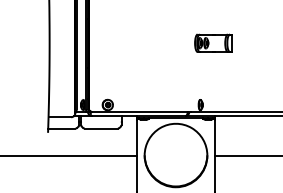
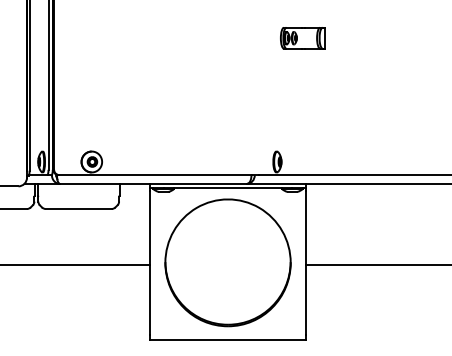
part: (213, 42) -> (302, 36), size x0.6

